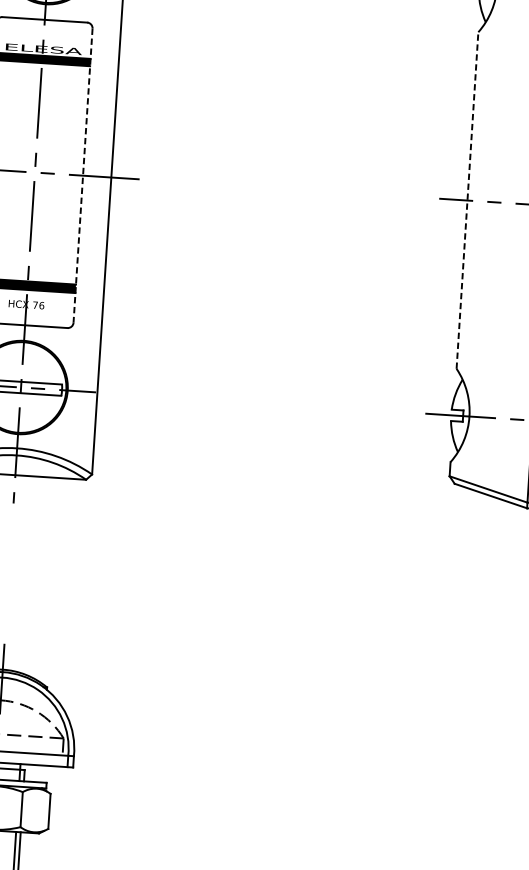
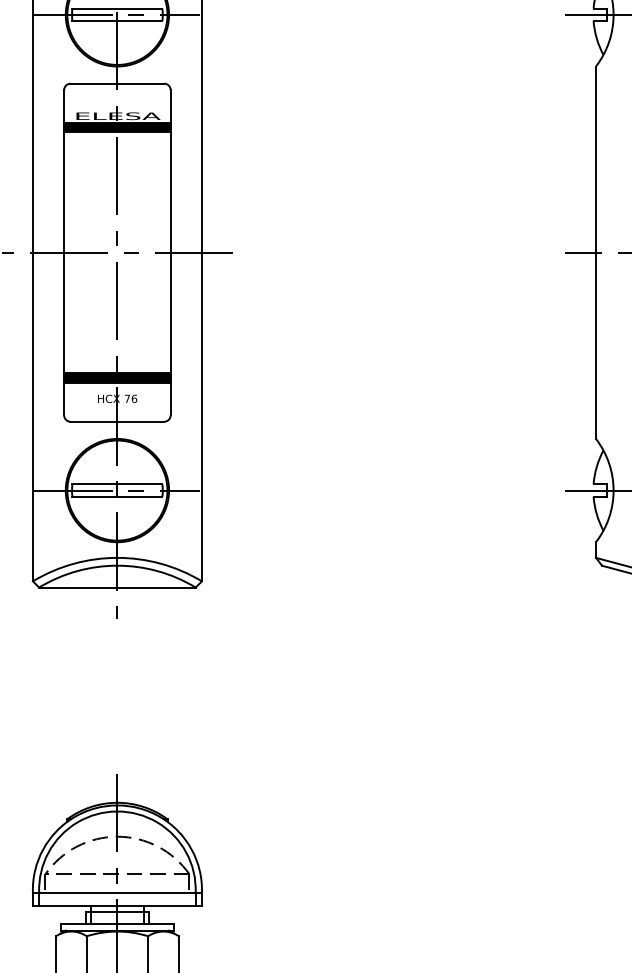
line: (82, 175) -> (170, 252), dashed -> solid
line: (467, 200) -> (596, 252), dashed -> solid

